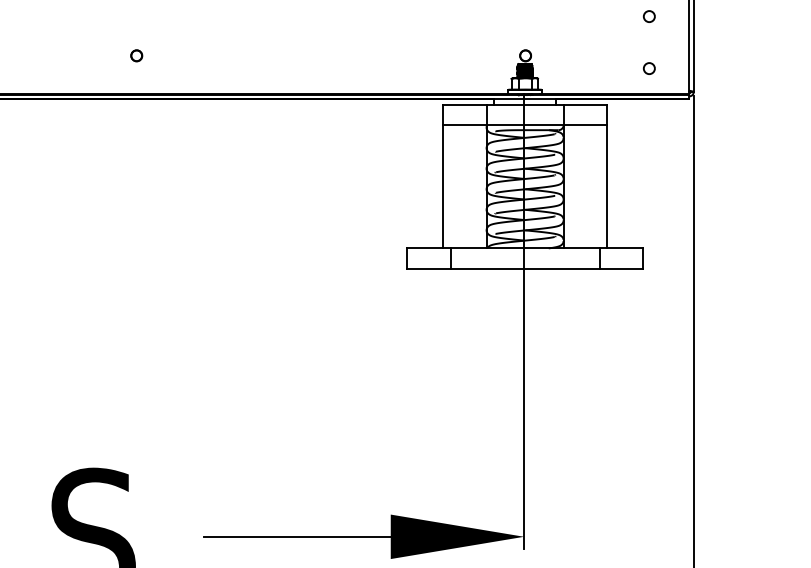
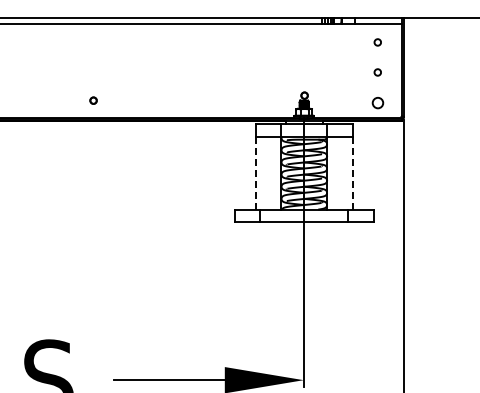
part: (136, 55) -> (93, 100), moved
circle: (648, 69) -> (377, 103), size x1.6
line: (606, 185) -> (352, 172), solid -> dashed
line: (442, 187) -> (255, 173), solid -> dashed

